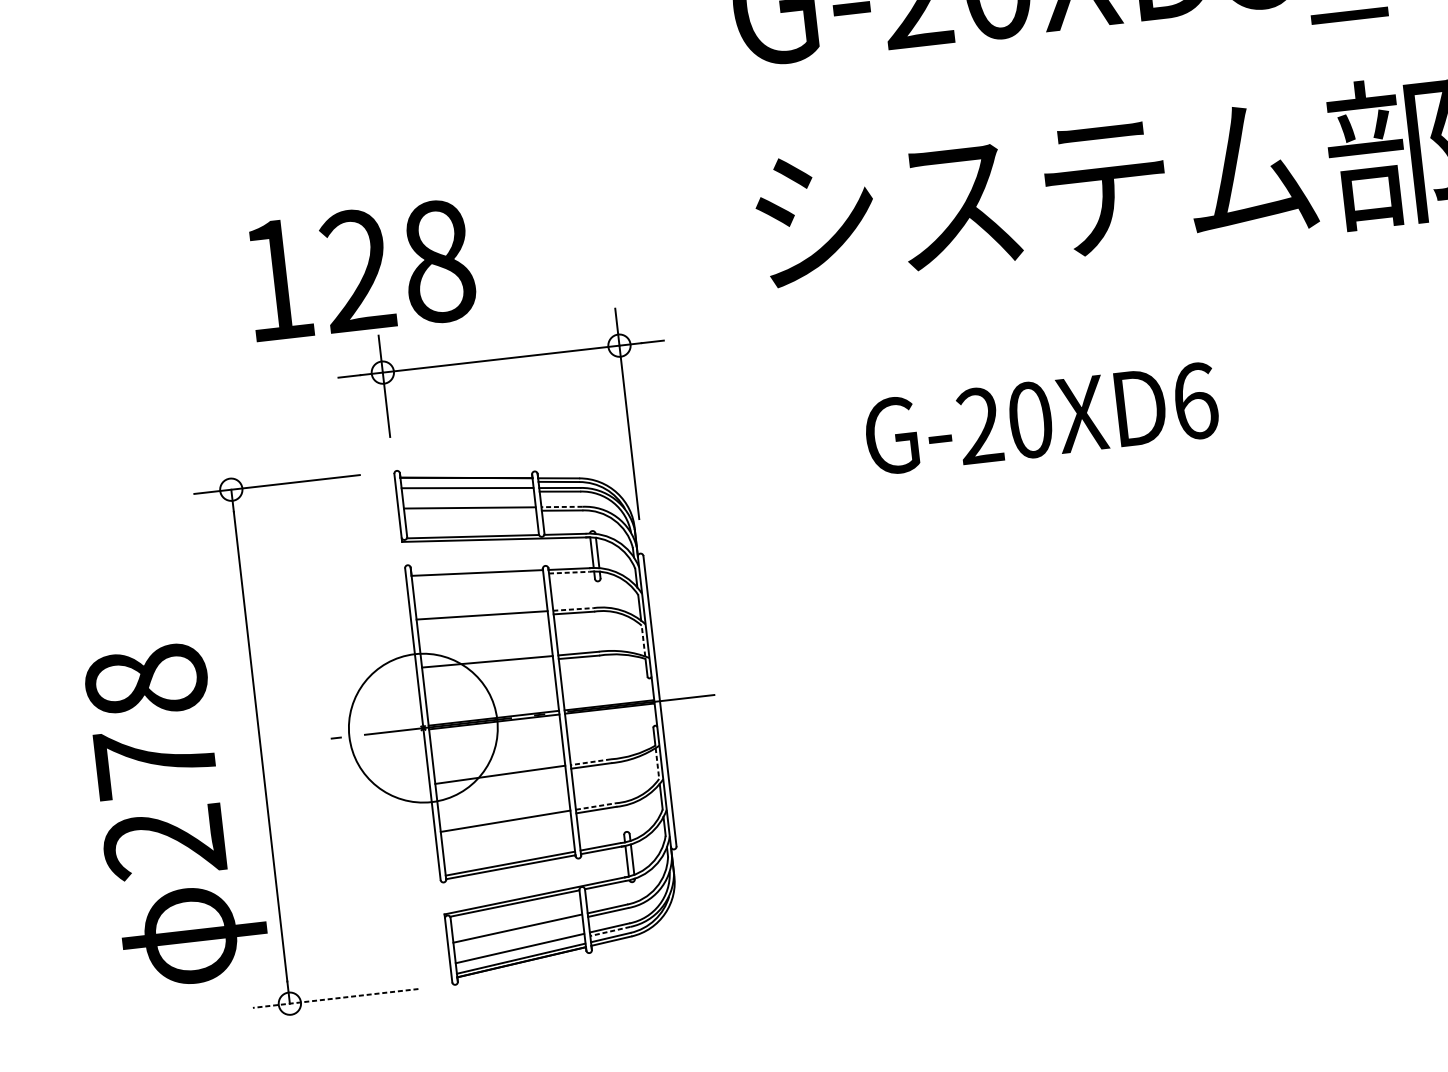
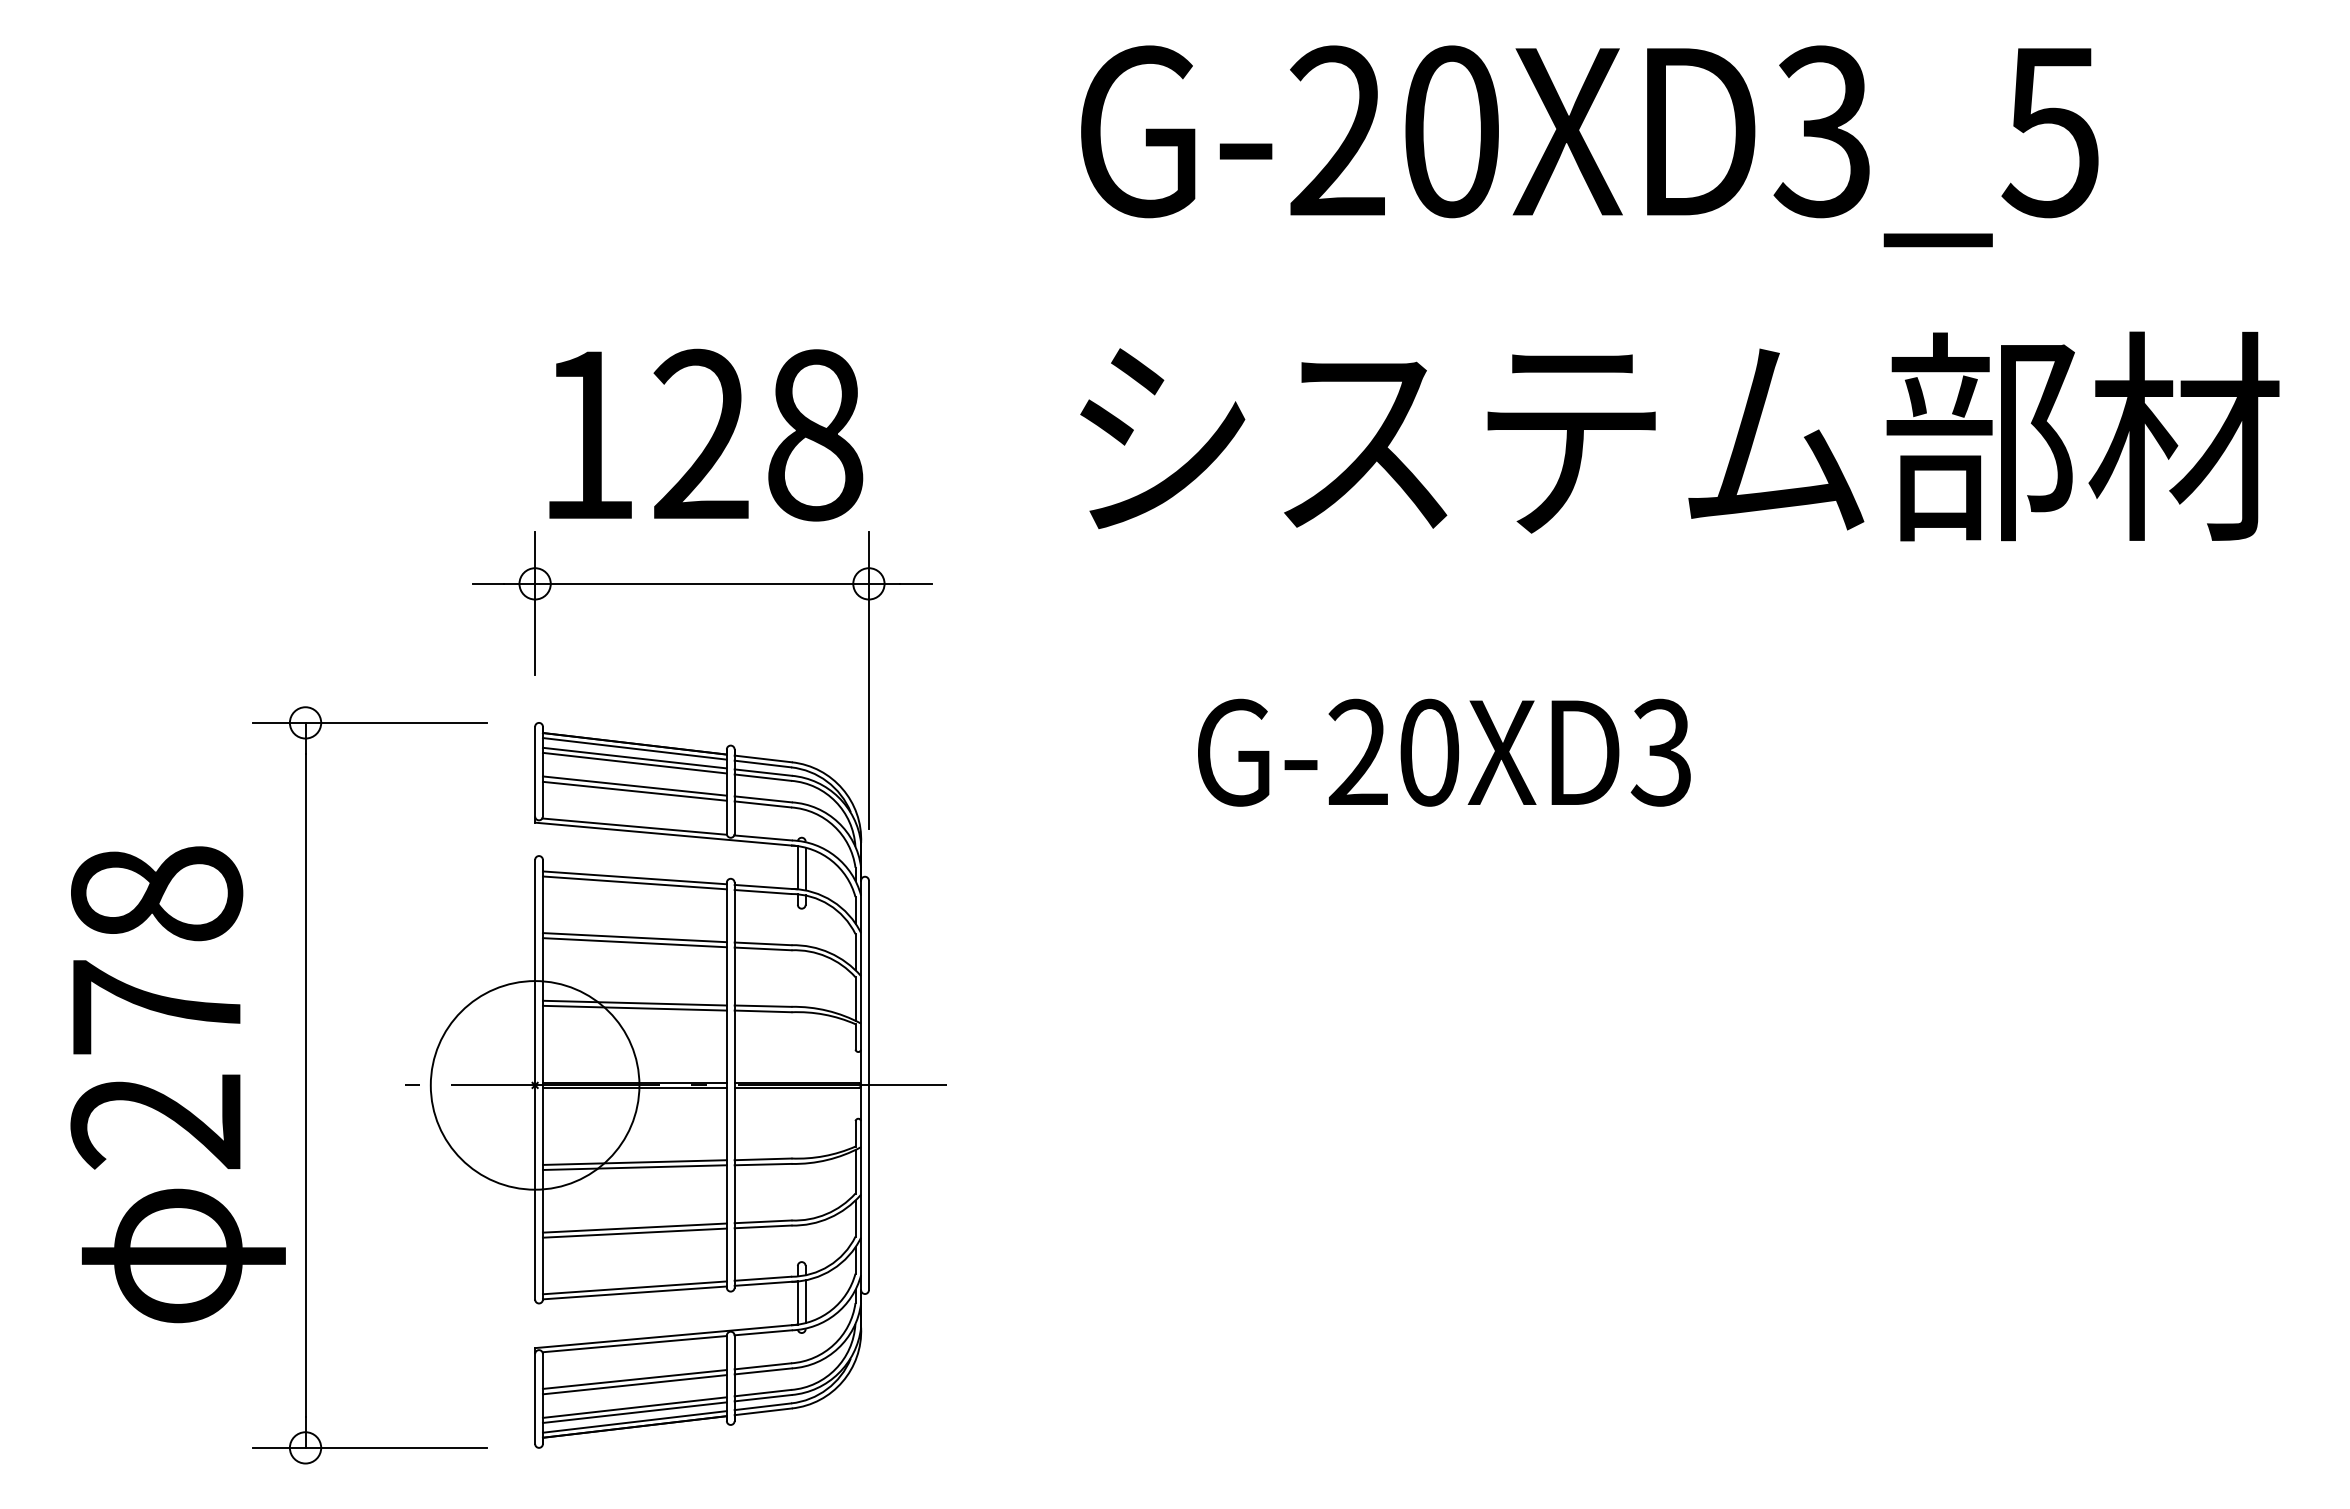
text: (361, 269) -> (706, 434), moved
text: (1194, 401) -> (1661, 752), G-20XD6 -> G-20XD3
line: (466, 481) -> (634, 748), added
line: (467, 491) -> (634, 762), added
line: (562, 507) -> (763, 799), dashed -> solid
line: (469, 511) -> (634, 790), added
line: (569, 572) -> (763, 892), dashed -> solid
line: (477, 576) -> (634, 882), added
line: (573, 609) -> (763, 943), dashed -> solid
line: (482, 618) -> (634, 942), added
line: (643, 641) -> (855, 999), dashed -> solid
line: (487, 664) -> (634, 1007), added
line: (590, 762) -> (762, 1159), dashed -> solid
line: (657, 763) -> (855, 1171), dashed -> solid
line: (500, 778) -> (634, 1167), added
line: (596, 806) -> (763, 1221), dashed -> solid
text: (176, 814) -> (177, 1084), moved
line: (505, 824) -> (634, 1232), added
line: (610, 931) -> (763, 1398), dashed -> solid
line: (517, 932) -> (634, 1384), added
line: (520, 952) -> (634, 1412), added
line: (335, 998) -> (370, 1447), dashed -> solid

